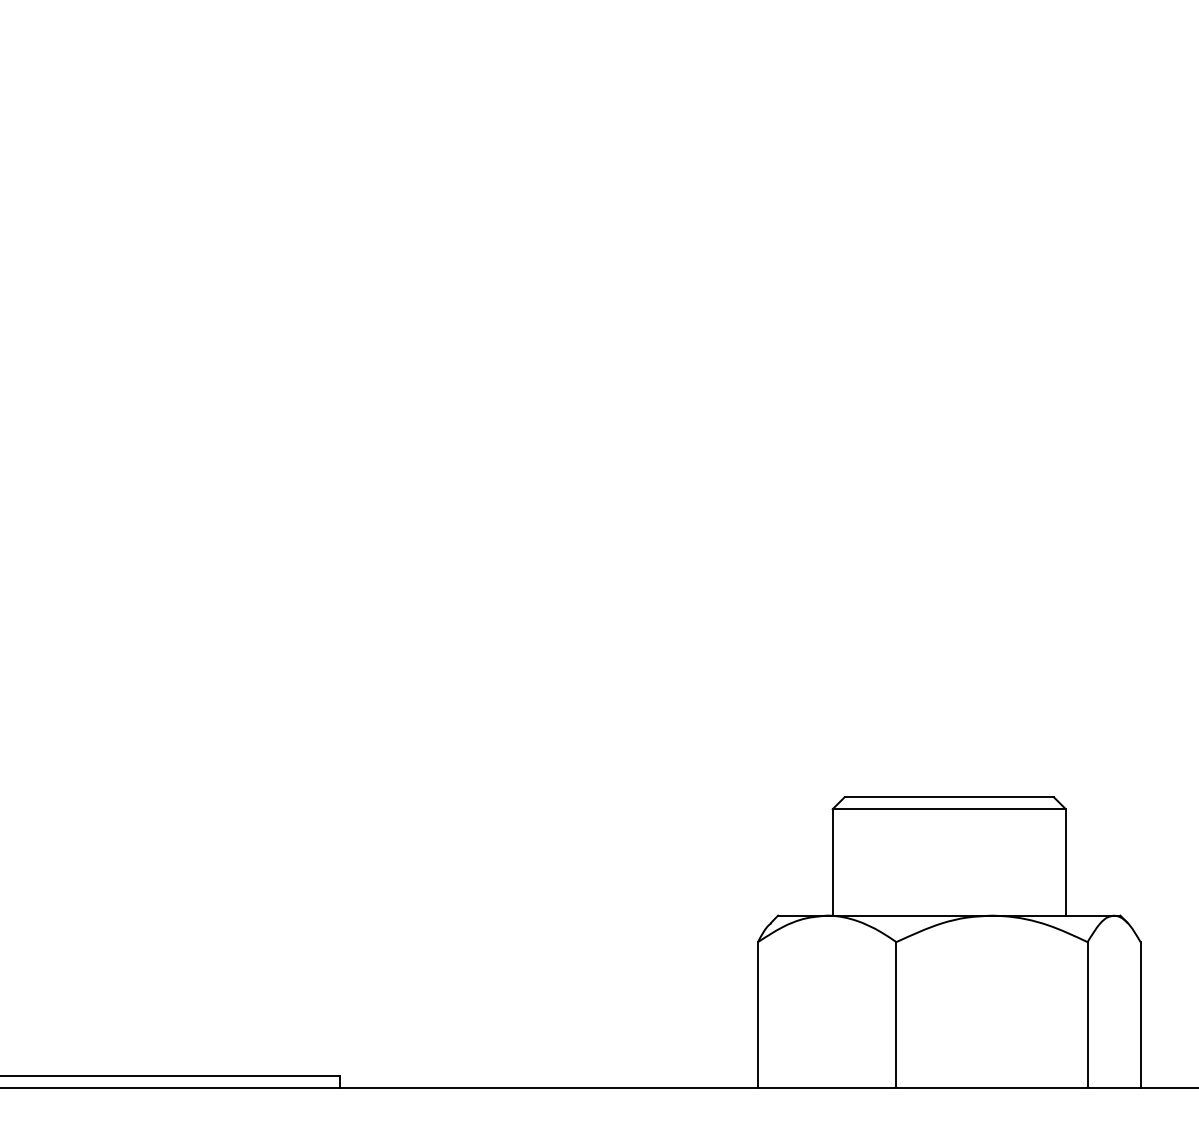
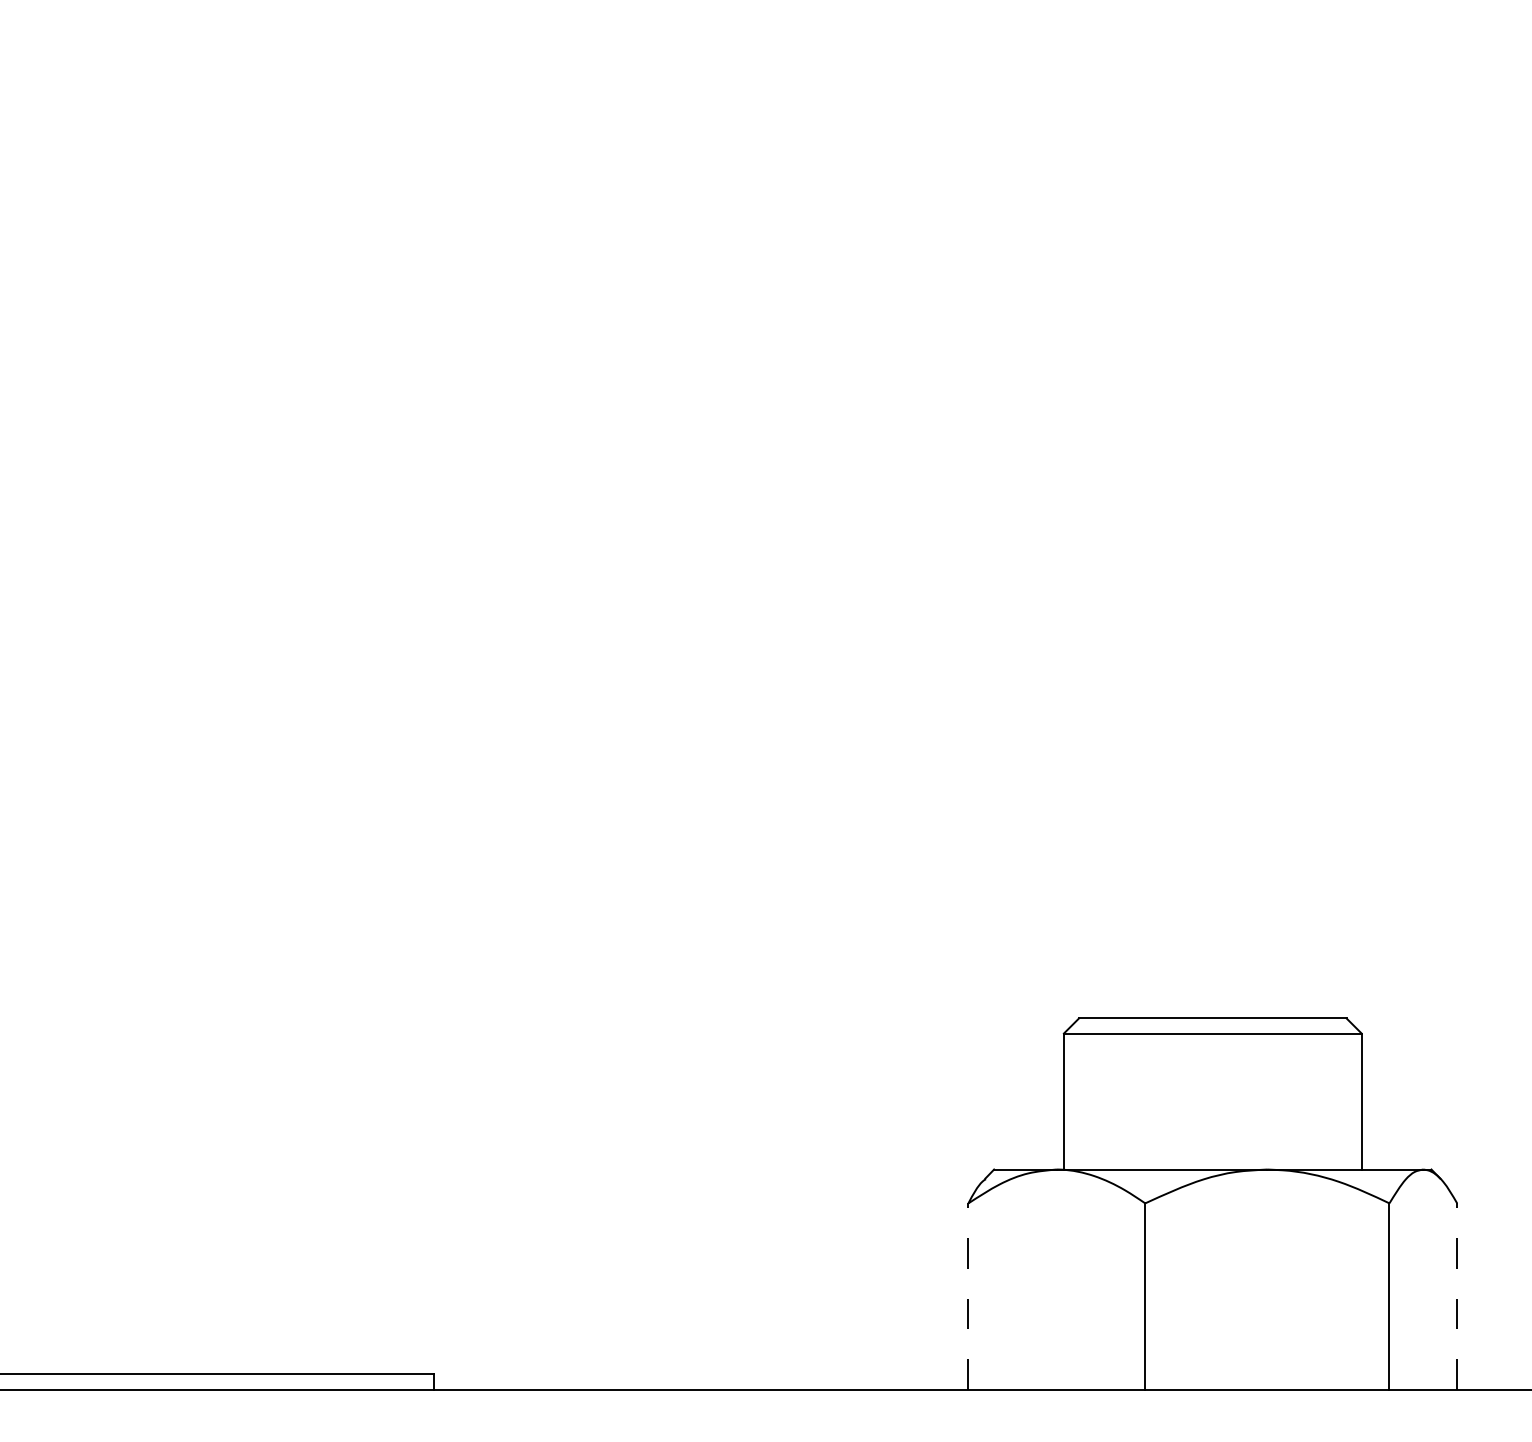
line: (757, 1015) -> (967, 1297), solid -> dashed
line: (1140, 1015) -> (1457, 1297), solid -> dashed

